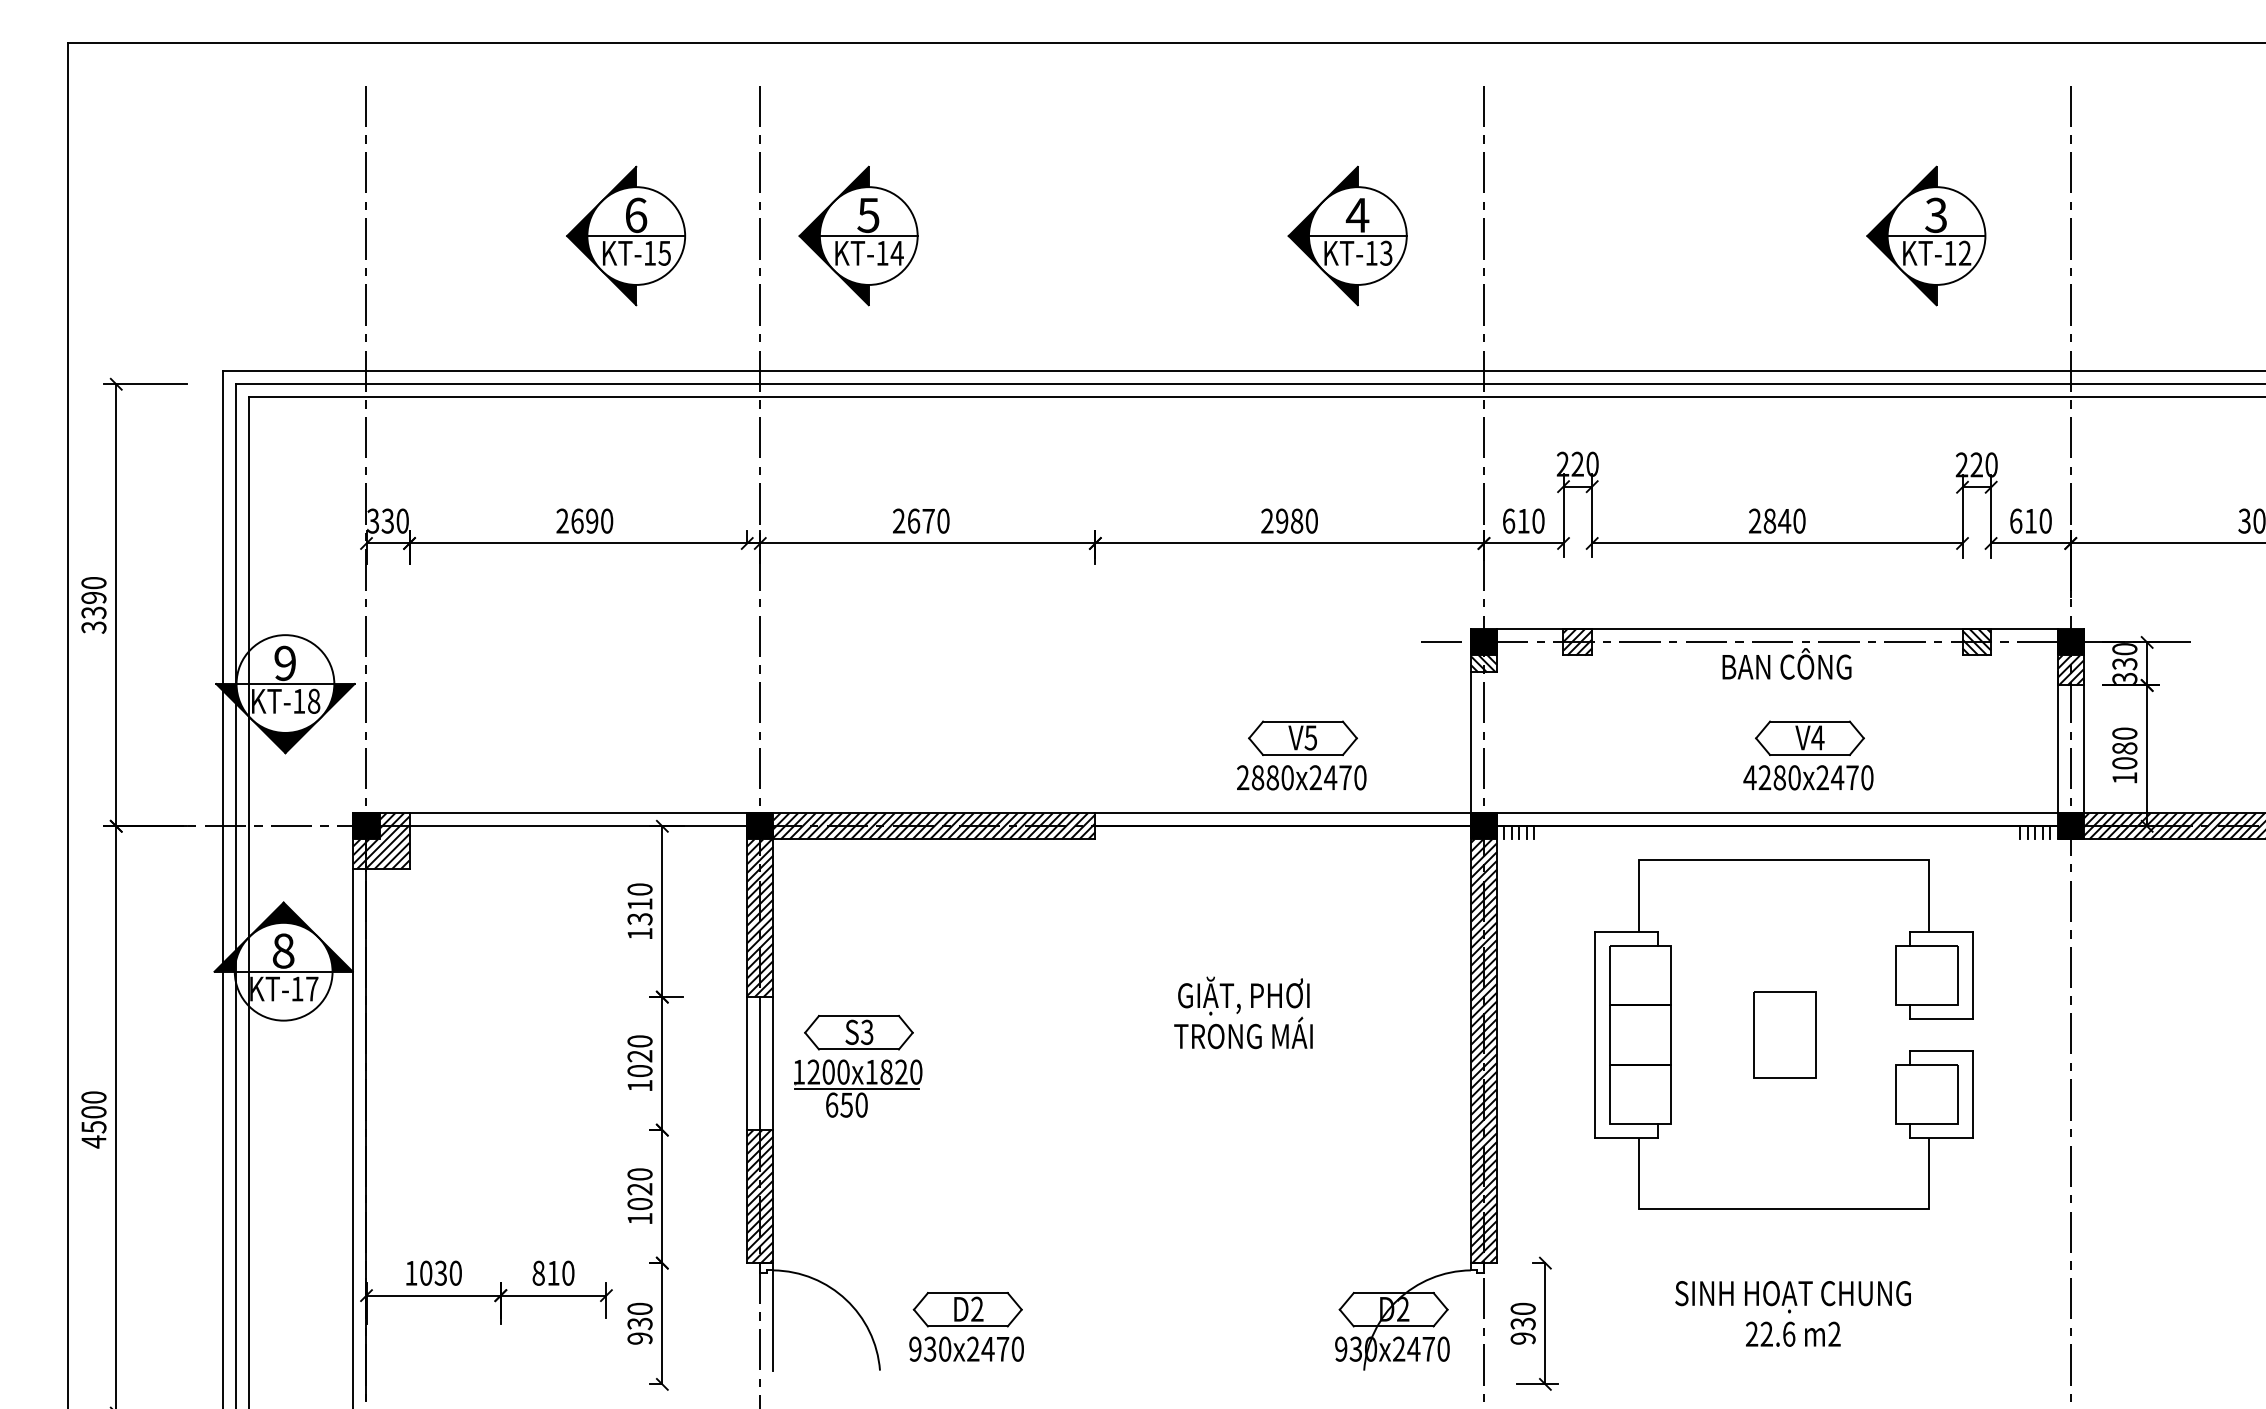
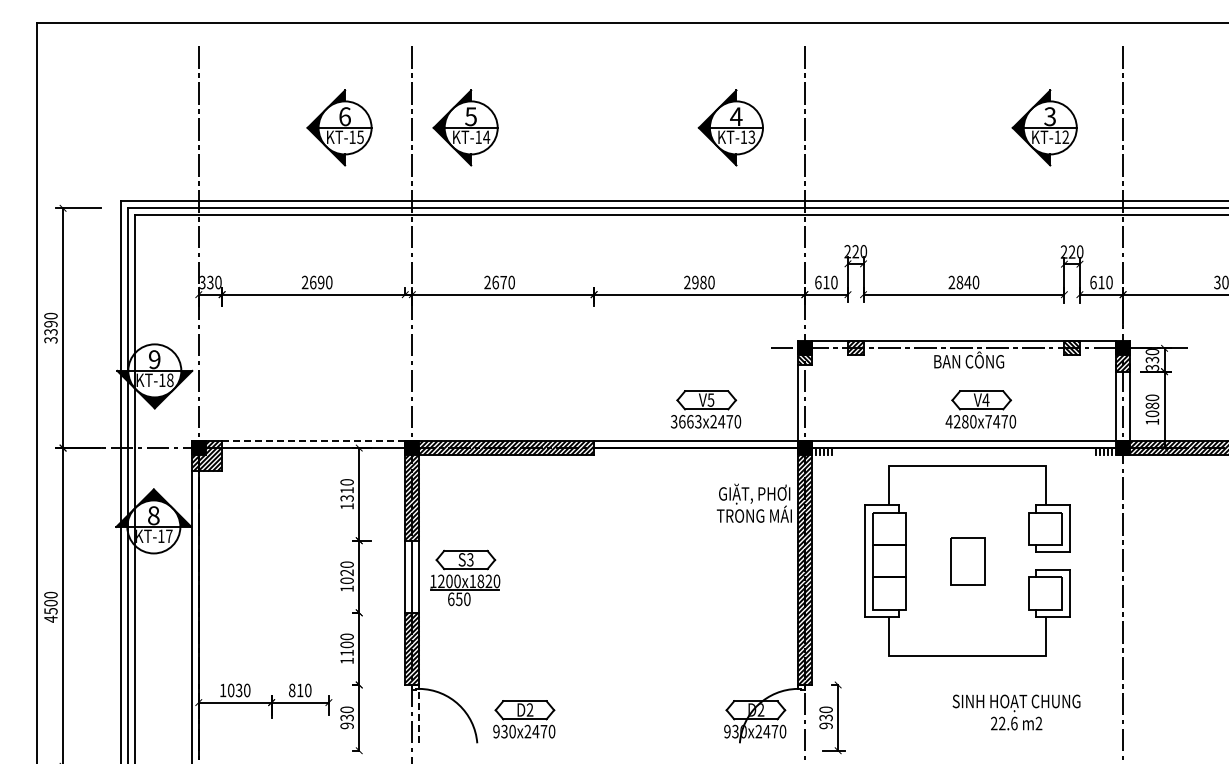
text: (1263, 777) -> (685, 421), 2880x2470 -> 3663x2470
text: (1822, 777) -> (988, 421), 4280x2470 -> 4280x7470
line: (578, 812) -> (313, 440), solid -> dashed
text: (1241, 1011) -> (753, 502), moved
text: (638, 1195) -> (346, 648), 1020 -> 1100
text: (1793, 1313) -> (1016, 712), moved
line: (773, 1319) -> (419, 715), solid -> dashed

